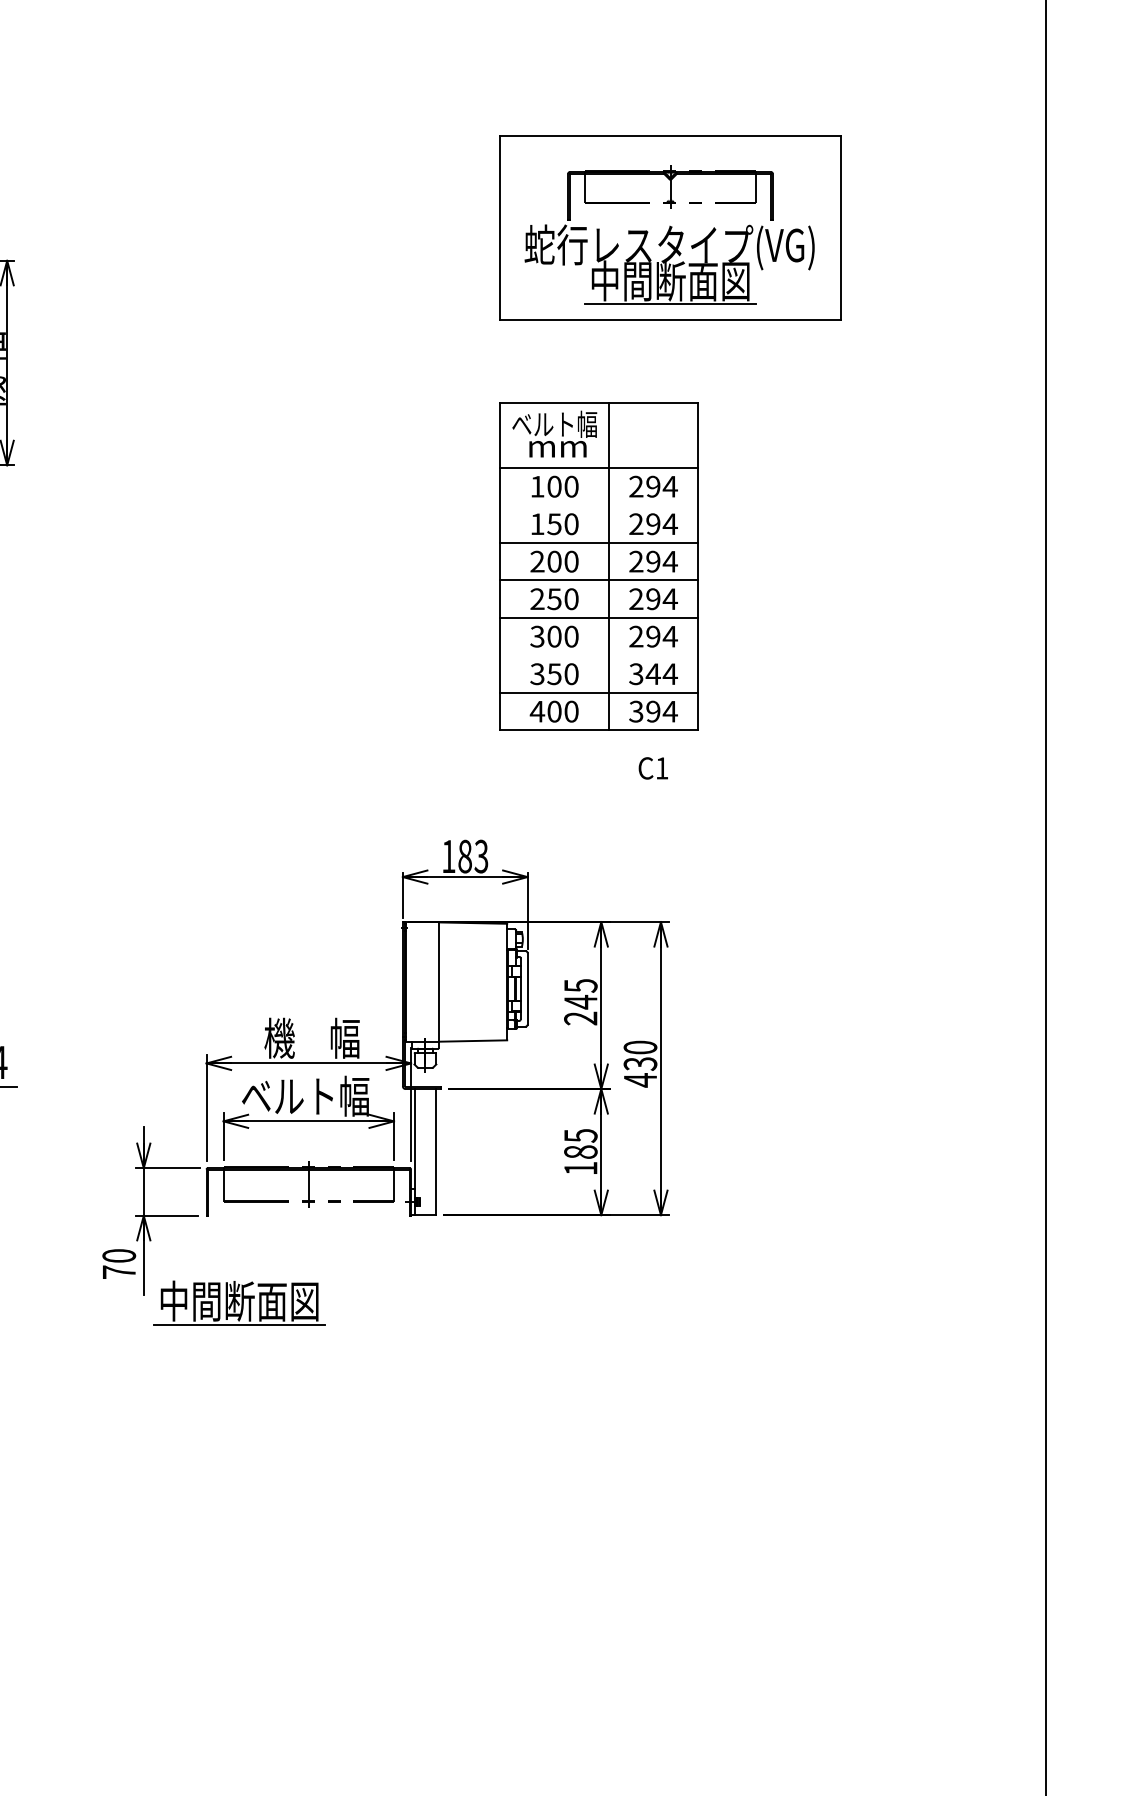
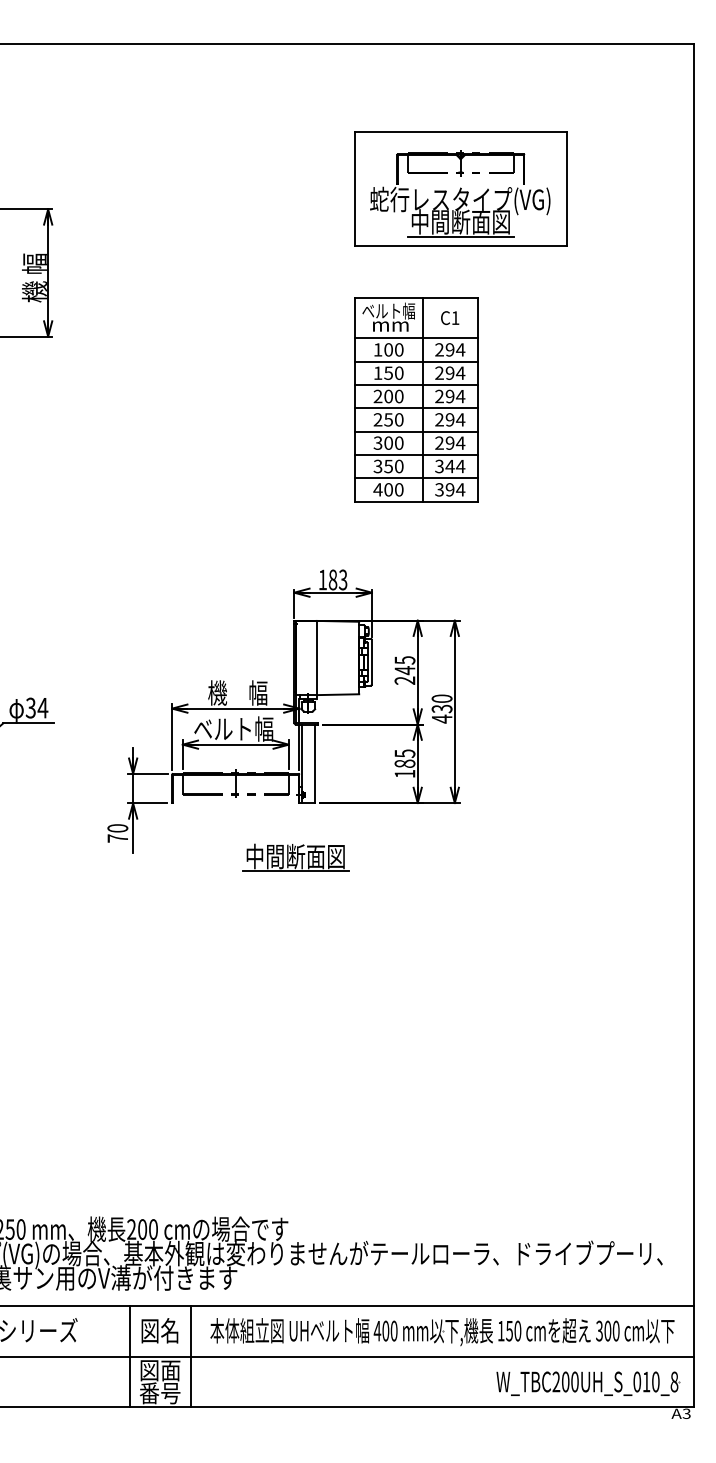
line: (597, 505) -> (415, 361), added
line: (597, 654) -> (415, 454), added
text: (653, 769) -> (450, 318), moved
part: (239, 1302) -> (295, 857), moved

